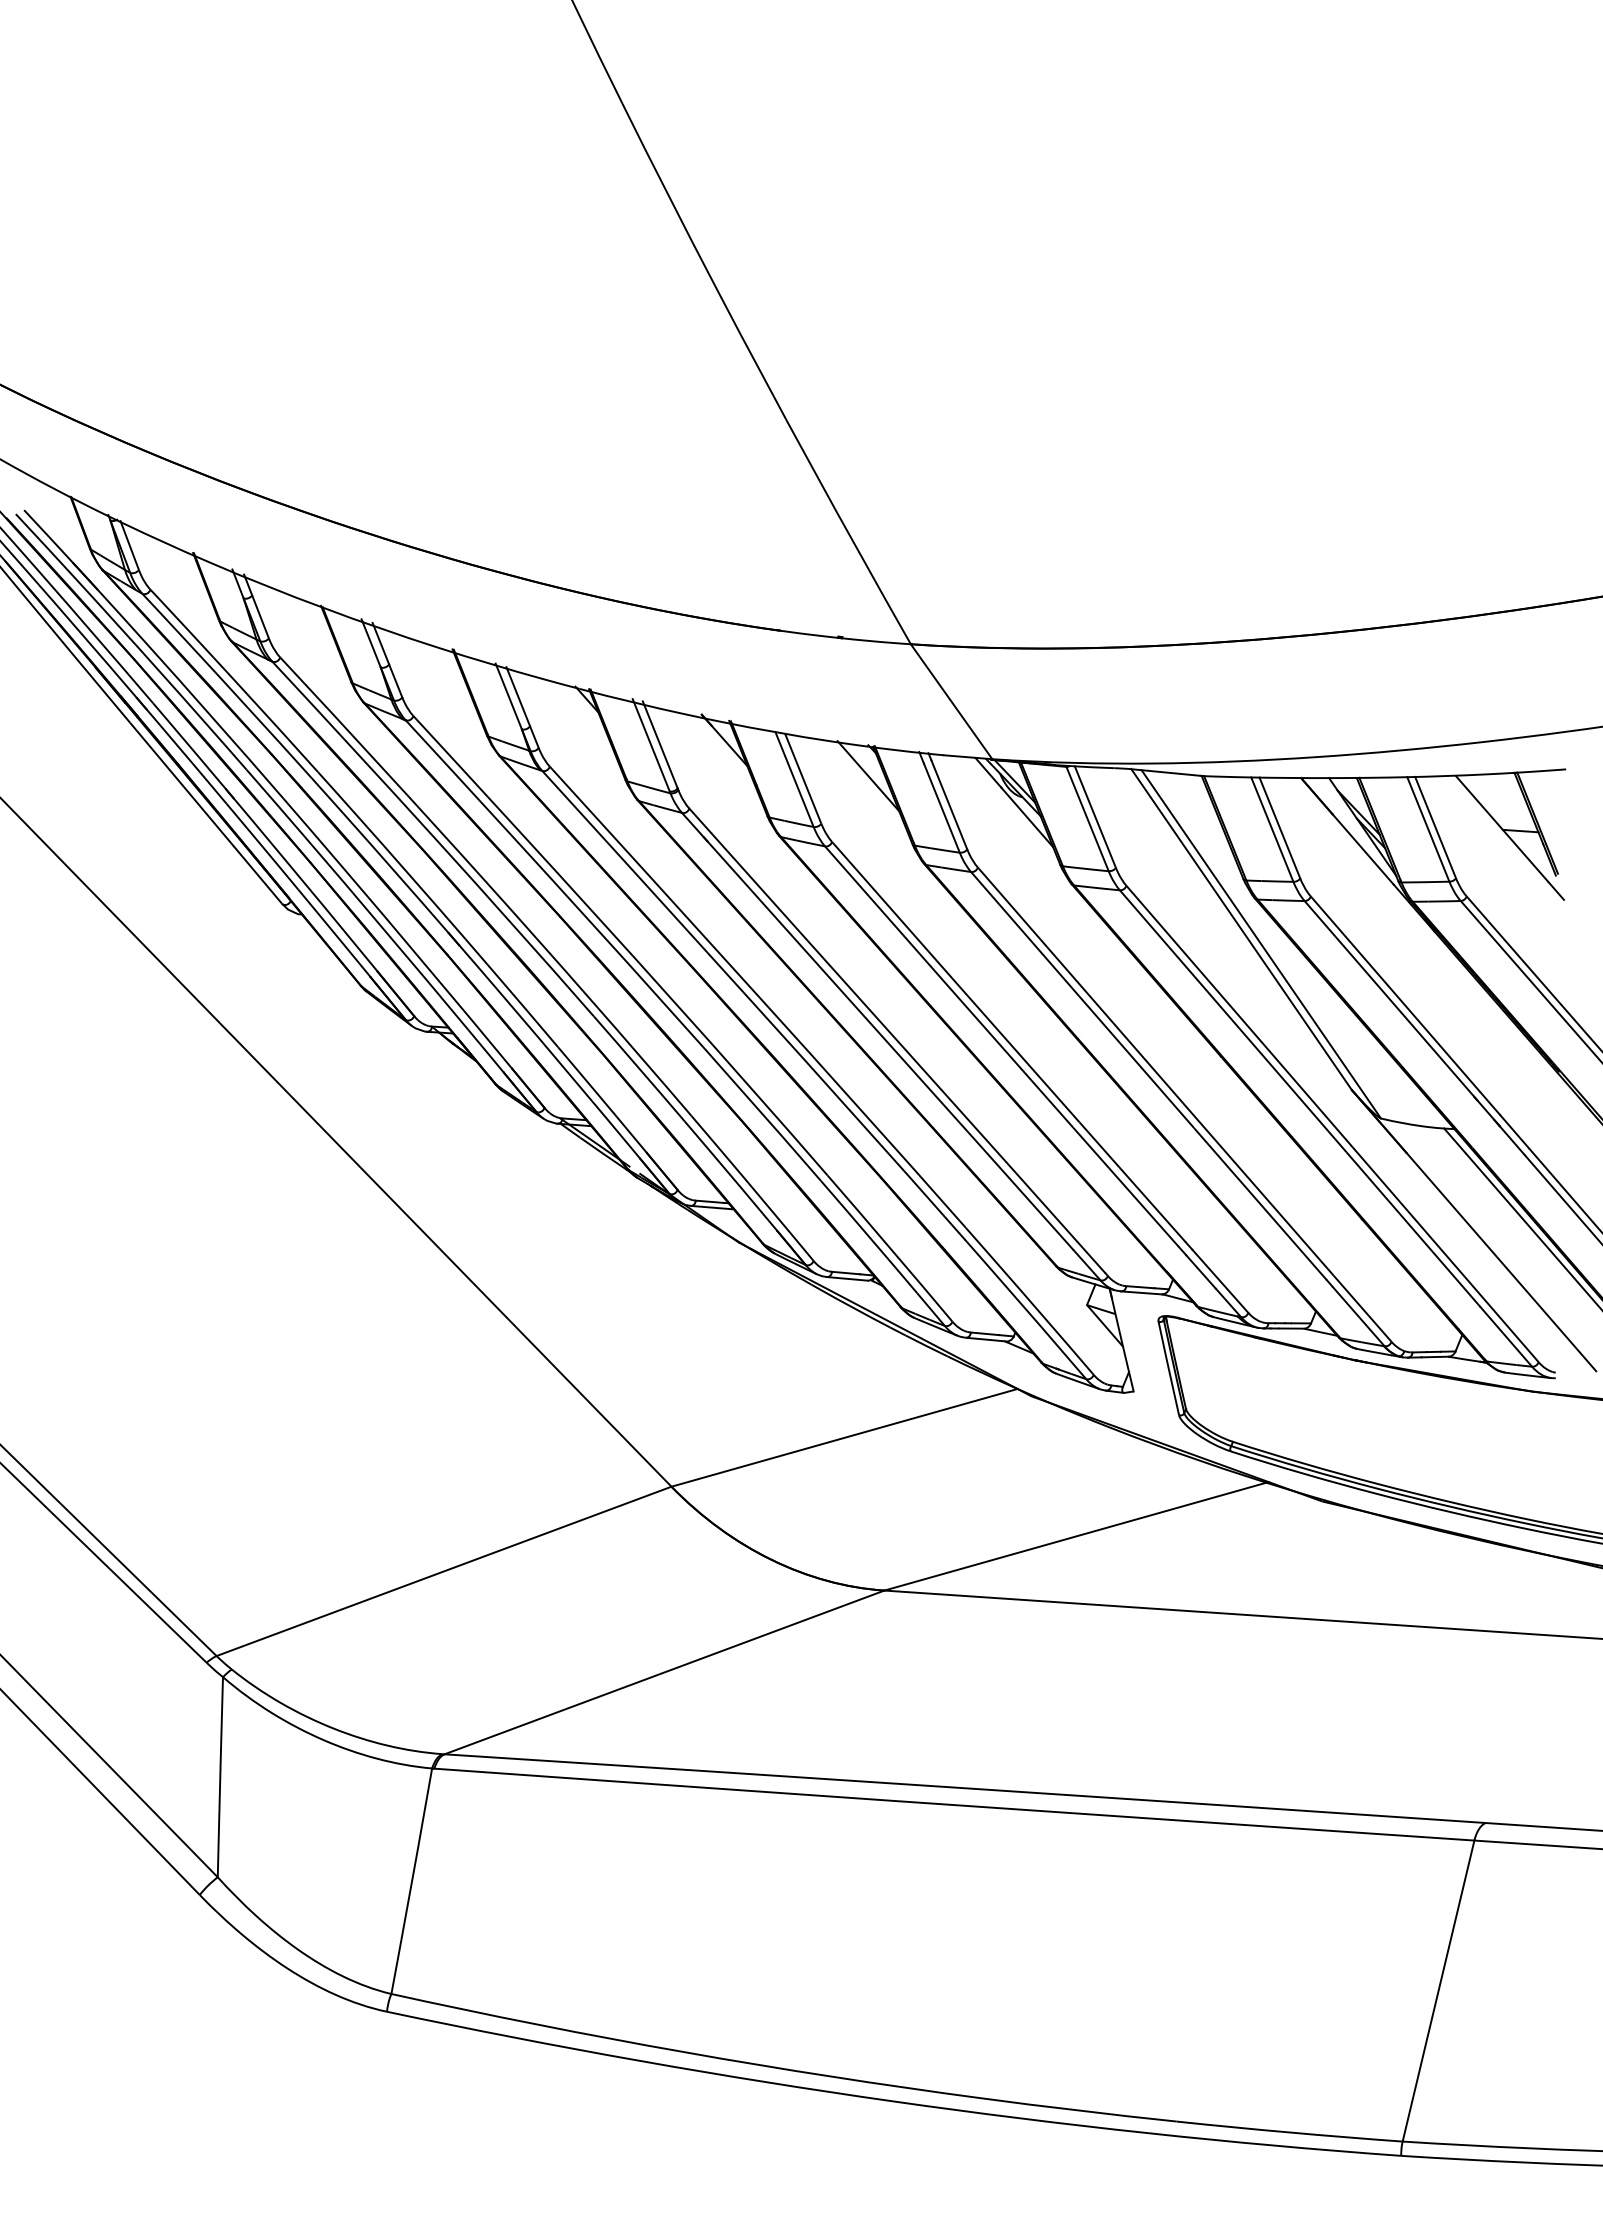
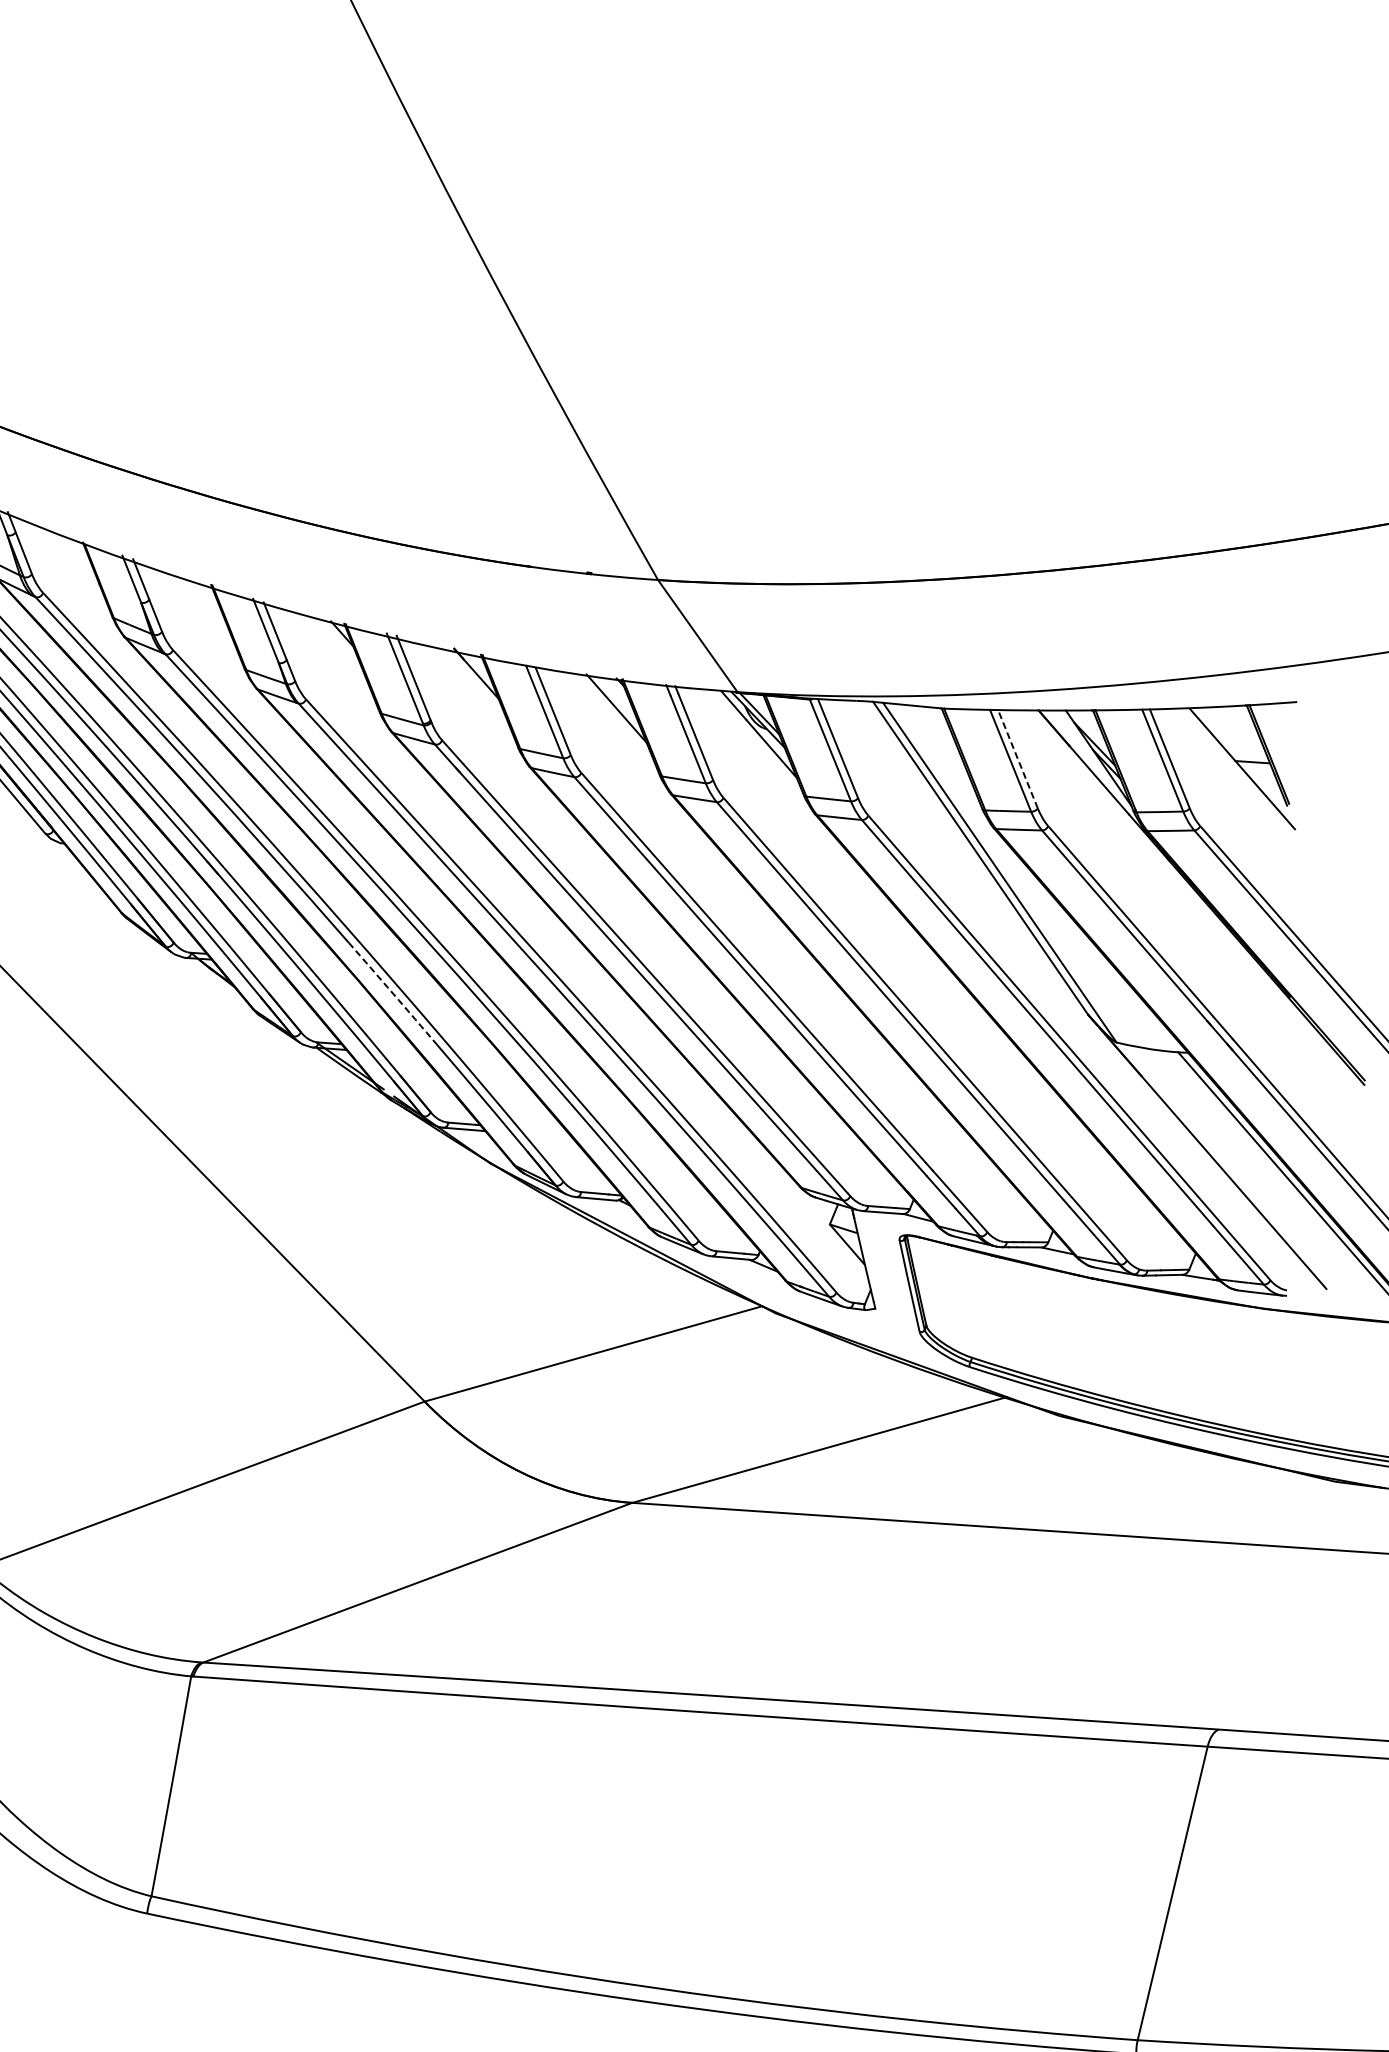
line: (1279, 827) -> (1017, 758), solid -> dashed
arc: (639, 1068) -> (393, 993), solid -> dashed

